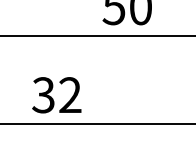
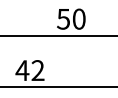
text: (43, 95) -> (22, 70), 32 -> 42

